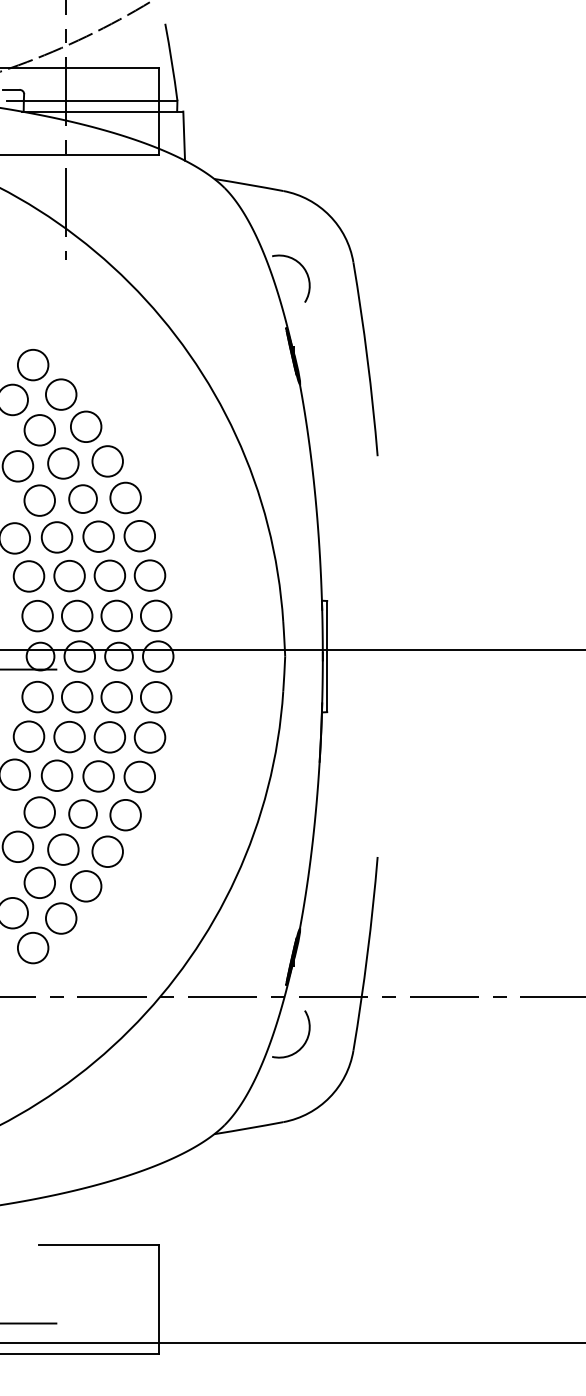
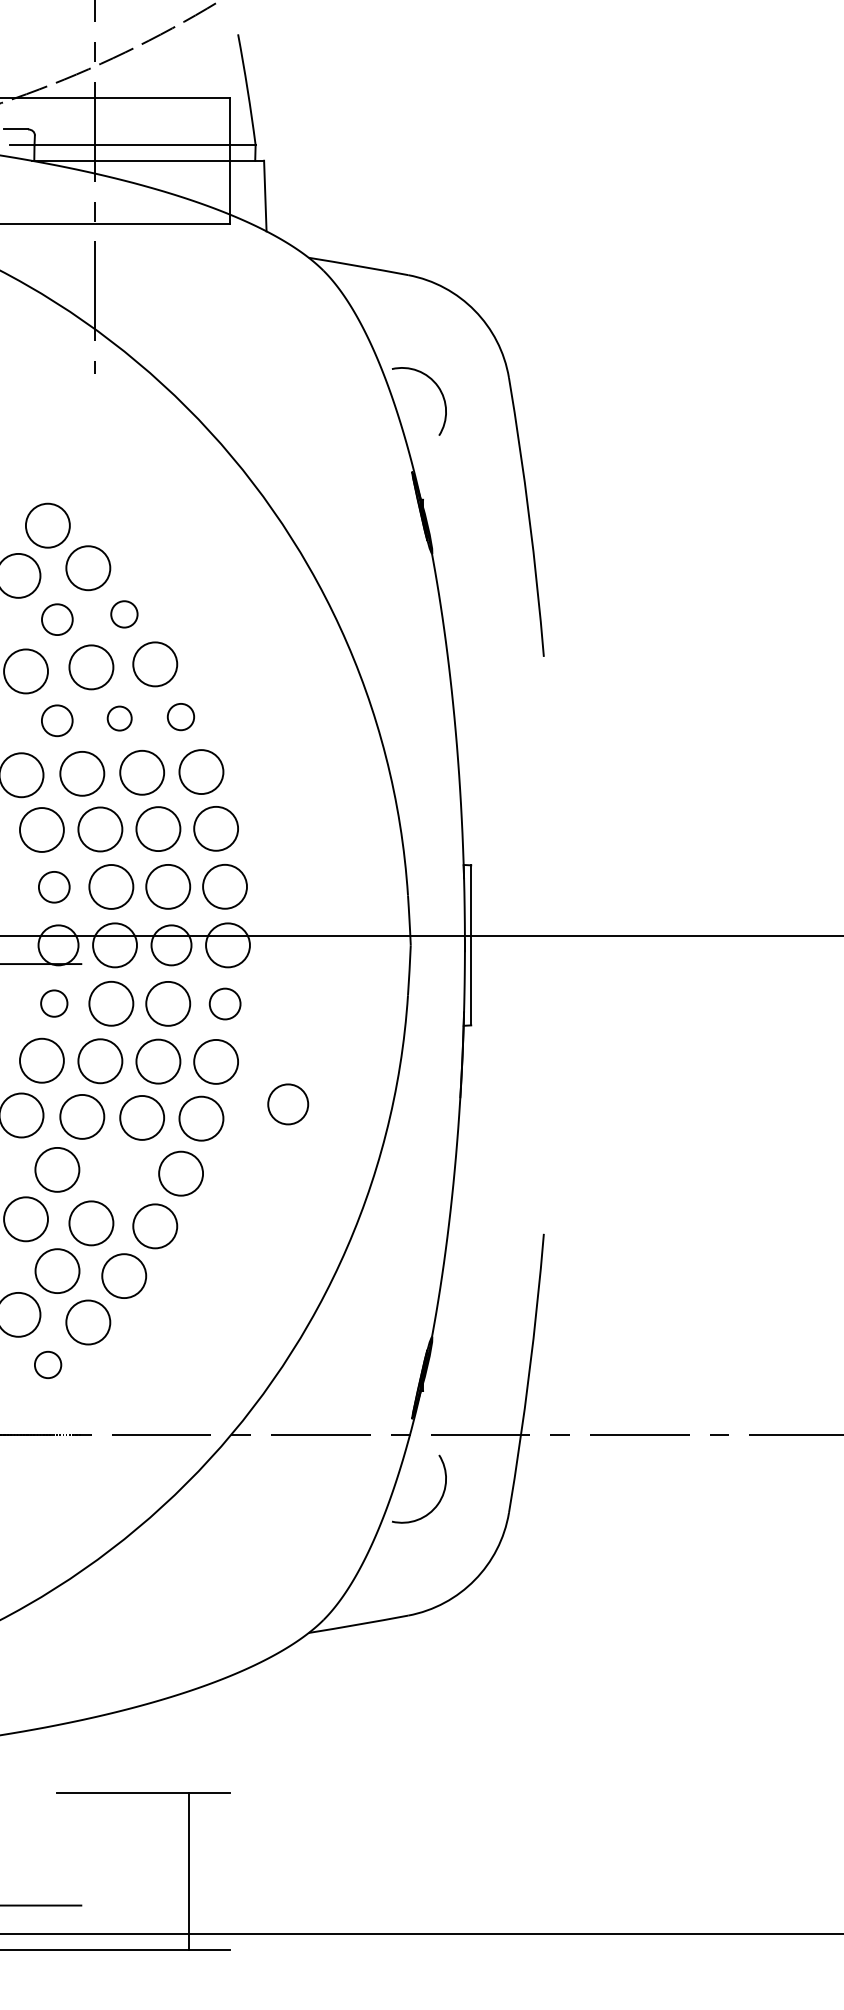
circle: (86, 426) -> (124, 614), size x0.6
circle: (39, 430) -> (57, 619), size x0.7
circle: (125, 497) -> (180, 716), size x0.6
circle: (82, 498) -> (118, 717), size x0.6
circle: (39, 500) -> (57, 720), size x0.7
circle: (37, 616) -> (54, 887), size x0.7
circle: (37, 696) -> (54, 1002), size x0.6
circle: (156, 697) -> (225, 1004), size x0.7
circle: (82, 813) -> (287, 1103), moved
circle: (33, 947) -> (48, 1364), size x0.6
line: (159, 1299) -> (189, 1870), moved

